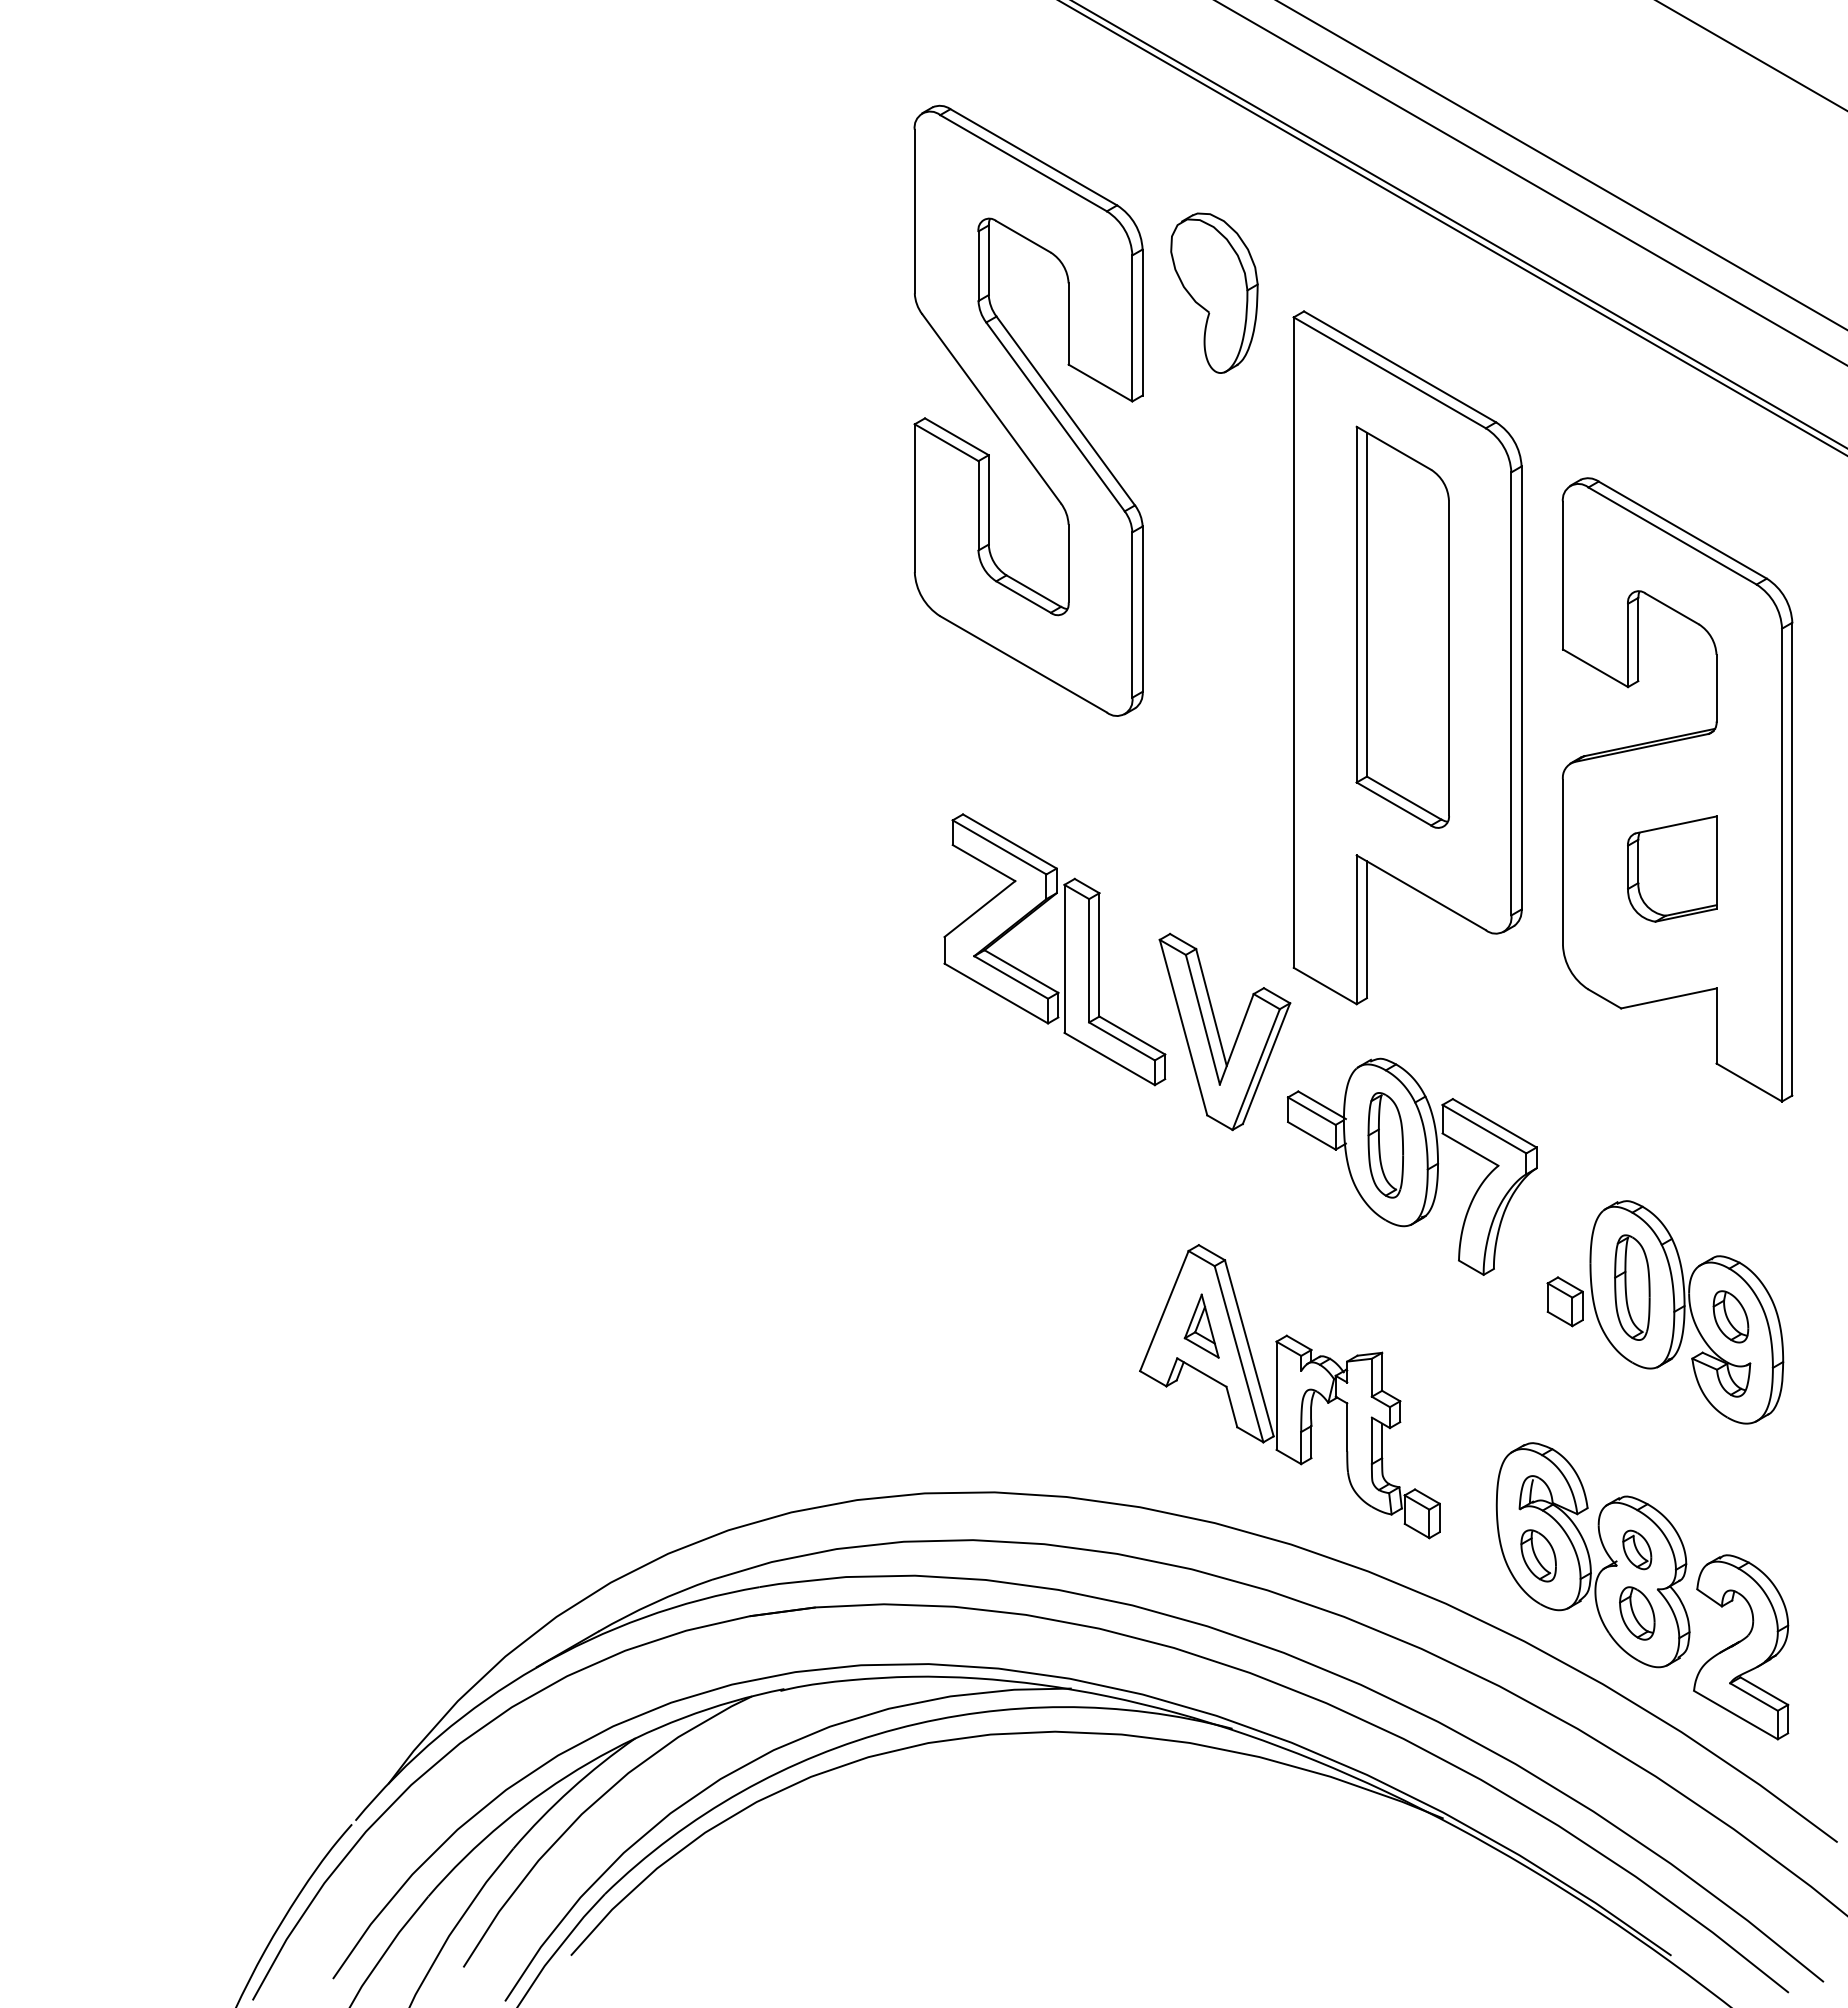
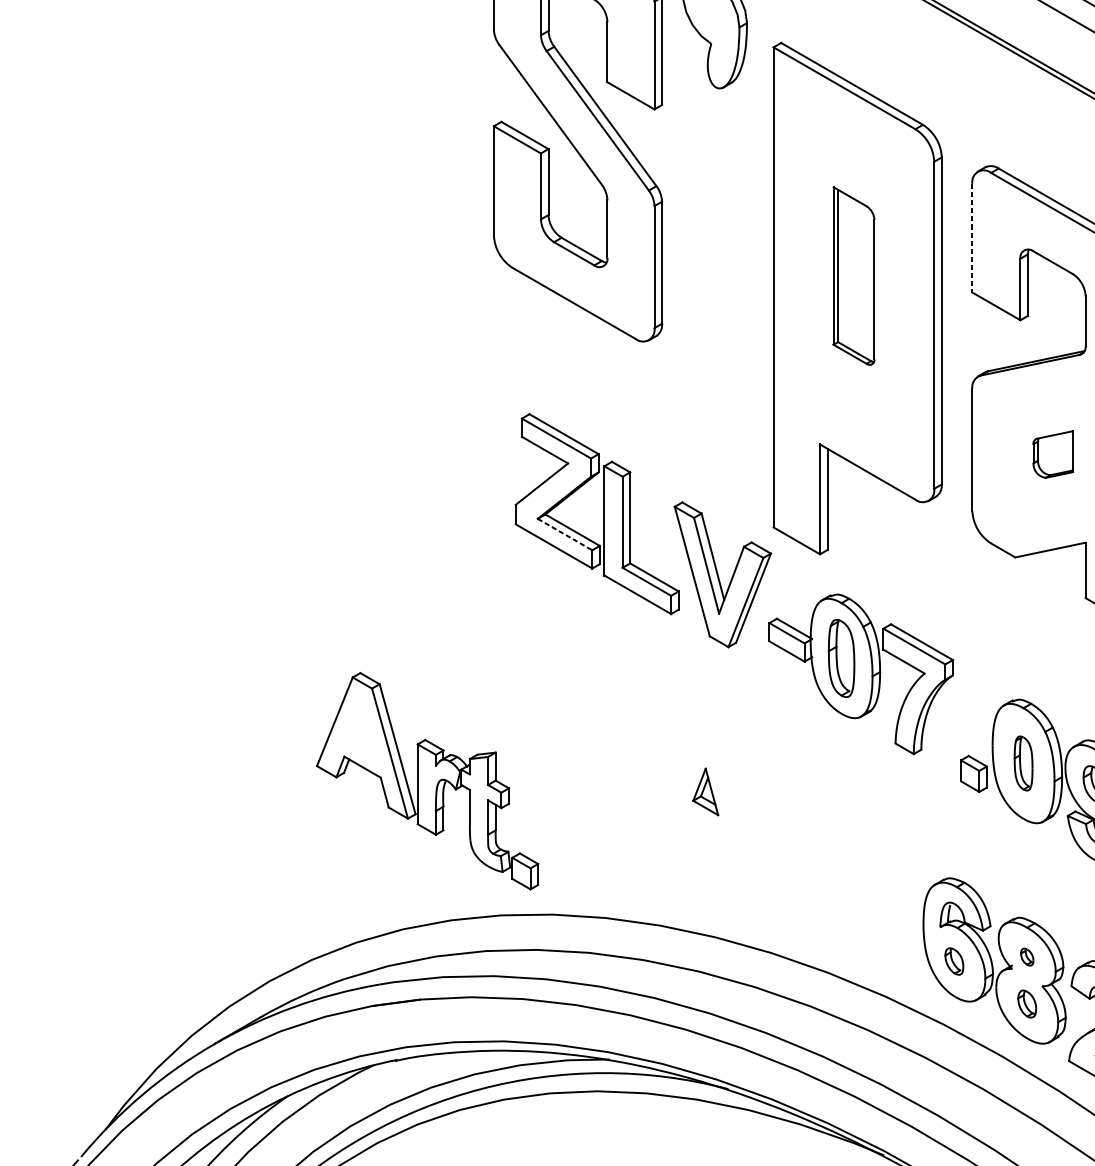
line: (1563, 575) -> (972, 237), solid -> dashed
part: (1402, 626) -> (853, 275), size x0.6
part: (1672, 868) -> (1053, 454), size x0.6
line: (1011, 977) -> (565, 534), solid -> dashed
part: (1632, 1287) -> (1023, 763), size x0.7
part: (1289, 1391) -> (427, 781), moved
part: (1637, 1549) -> (1027, 956), size x0.6
part: (1538, 1555) -> (954, 961), size x0.7
part: (1637, 1613) -> (1027, 1004), size x0.7

